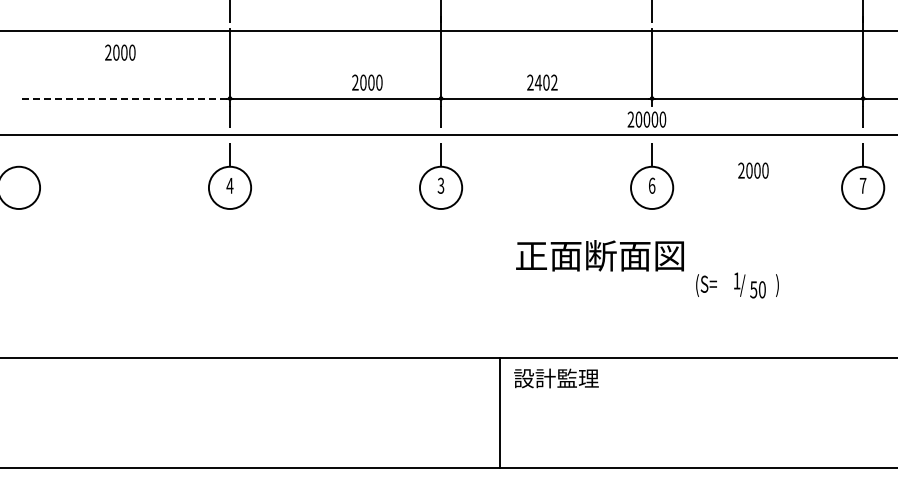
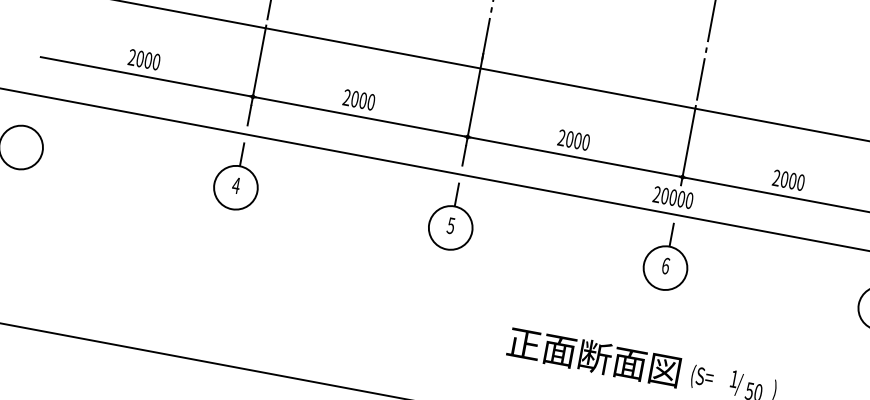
text: (120, 52) -> (144, 59), moved
text: (367, 82) -> (359, 99), moved
text: (545, 82) -> (577, 140), 2402 -> 2000
line: (124, 98) -> (145, 76), dashed -> solid
text: (753, 170) -> (788, 180), moved
text: (441, 185) -> (451, 225), 3 -> 5
text: (599, 255) -> (593, 356), moved

